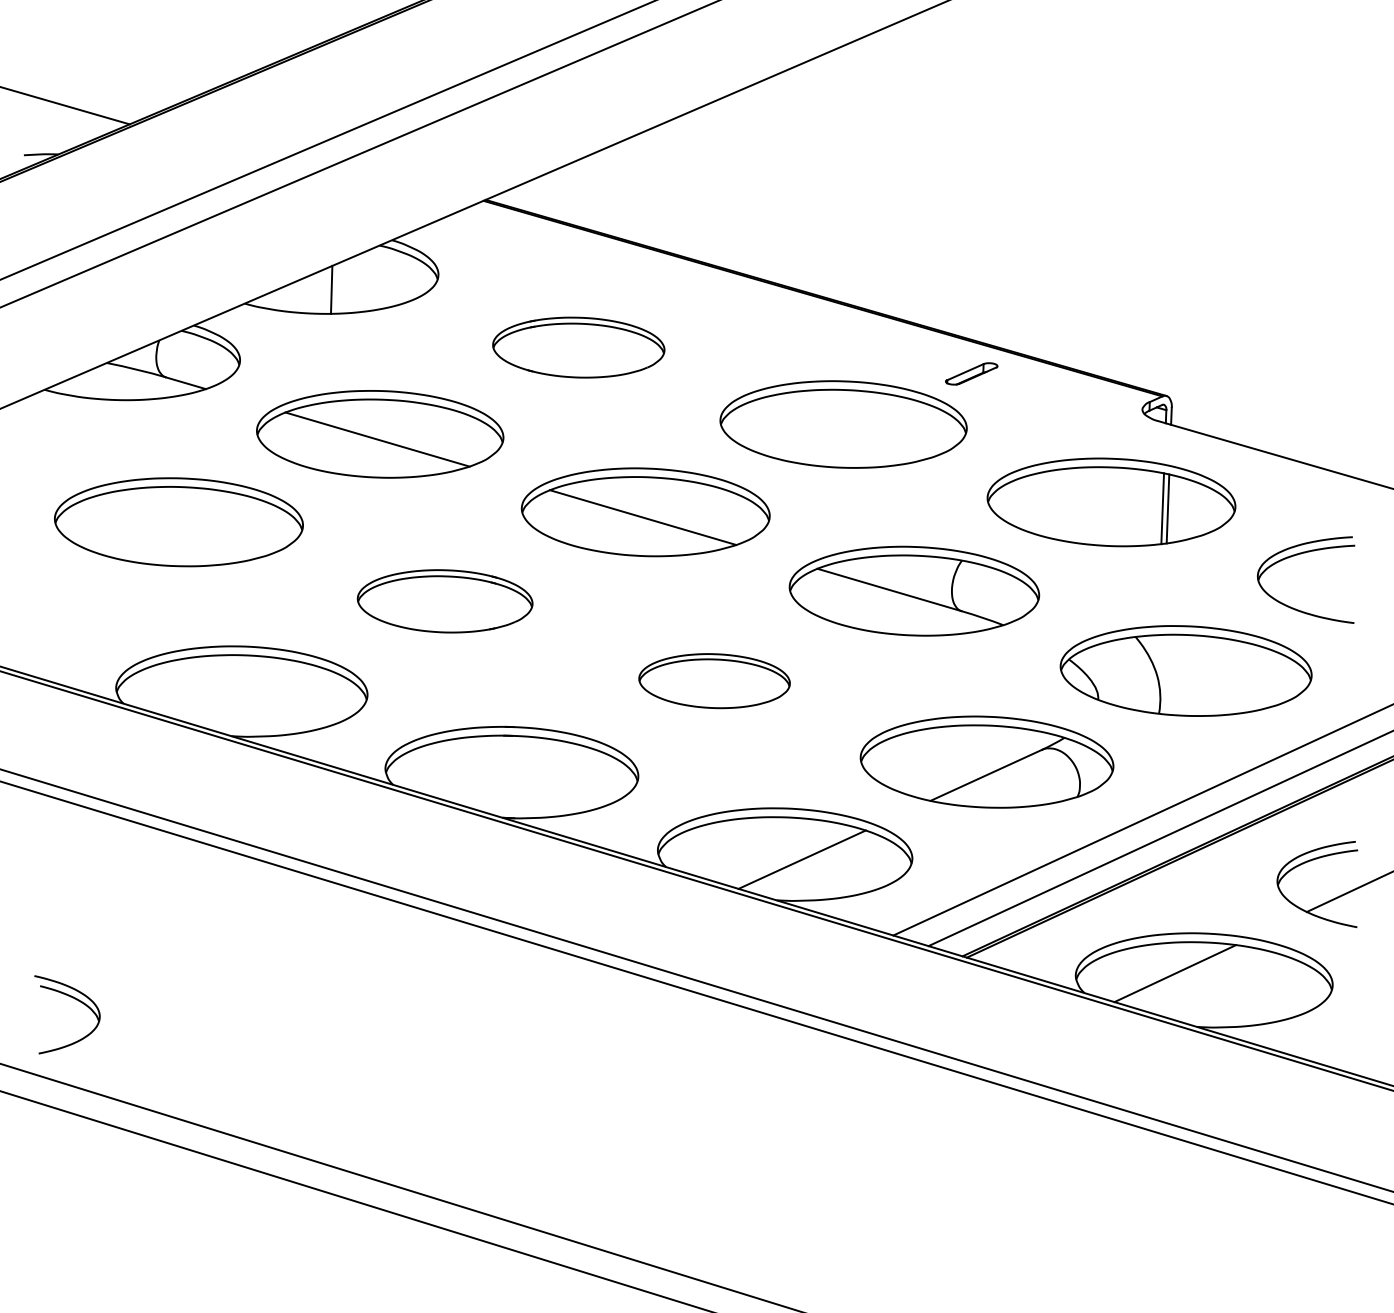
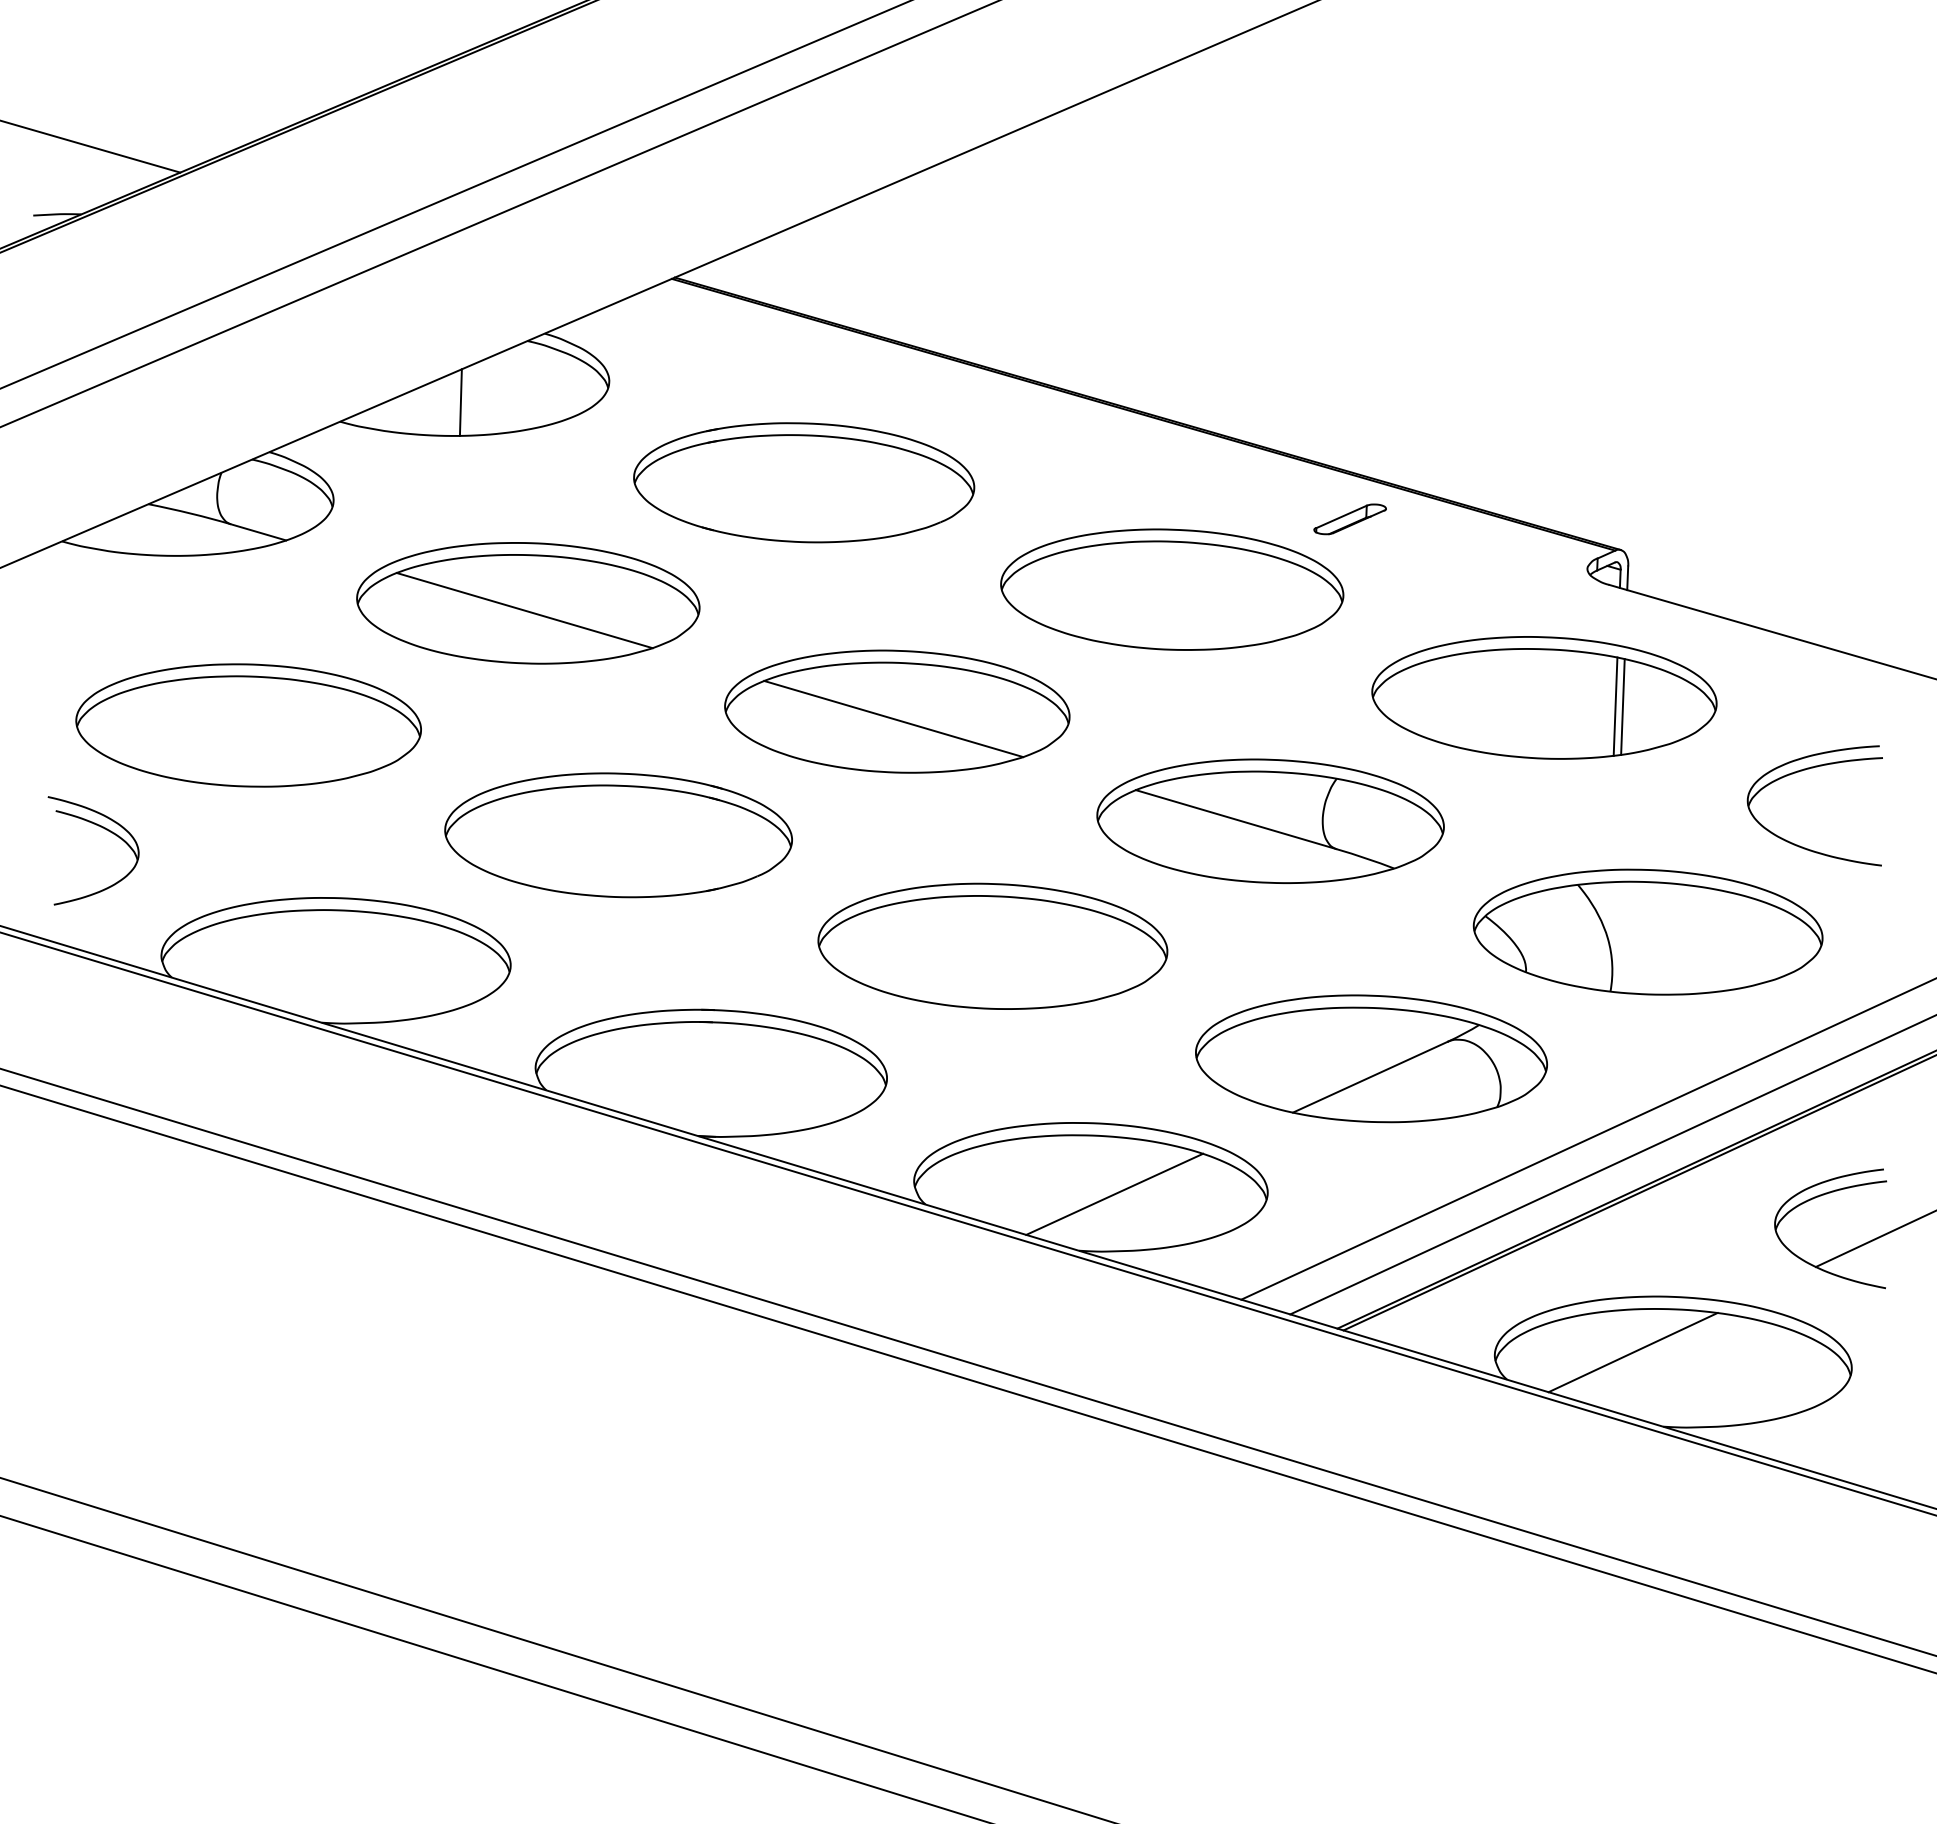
part: (578, 347) -> (804, 482), size x1.43
part: (445, 601) -> (618, 835), size x1.43
part: (714, 680) -> (992, 945), size x1.67
part: (75, 999) -> (104, 829), moved

